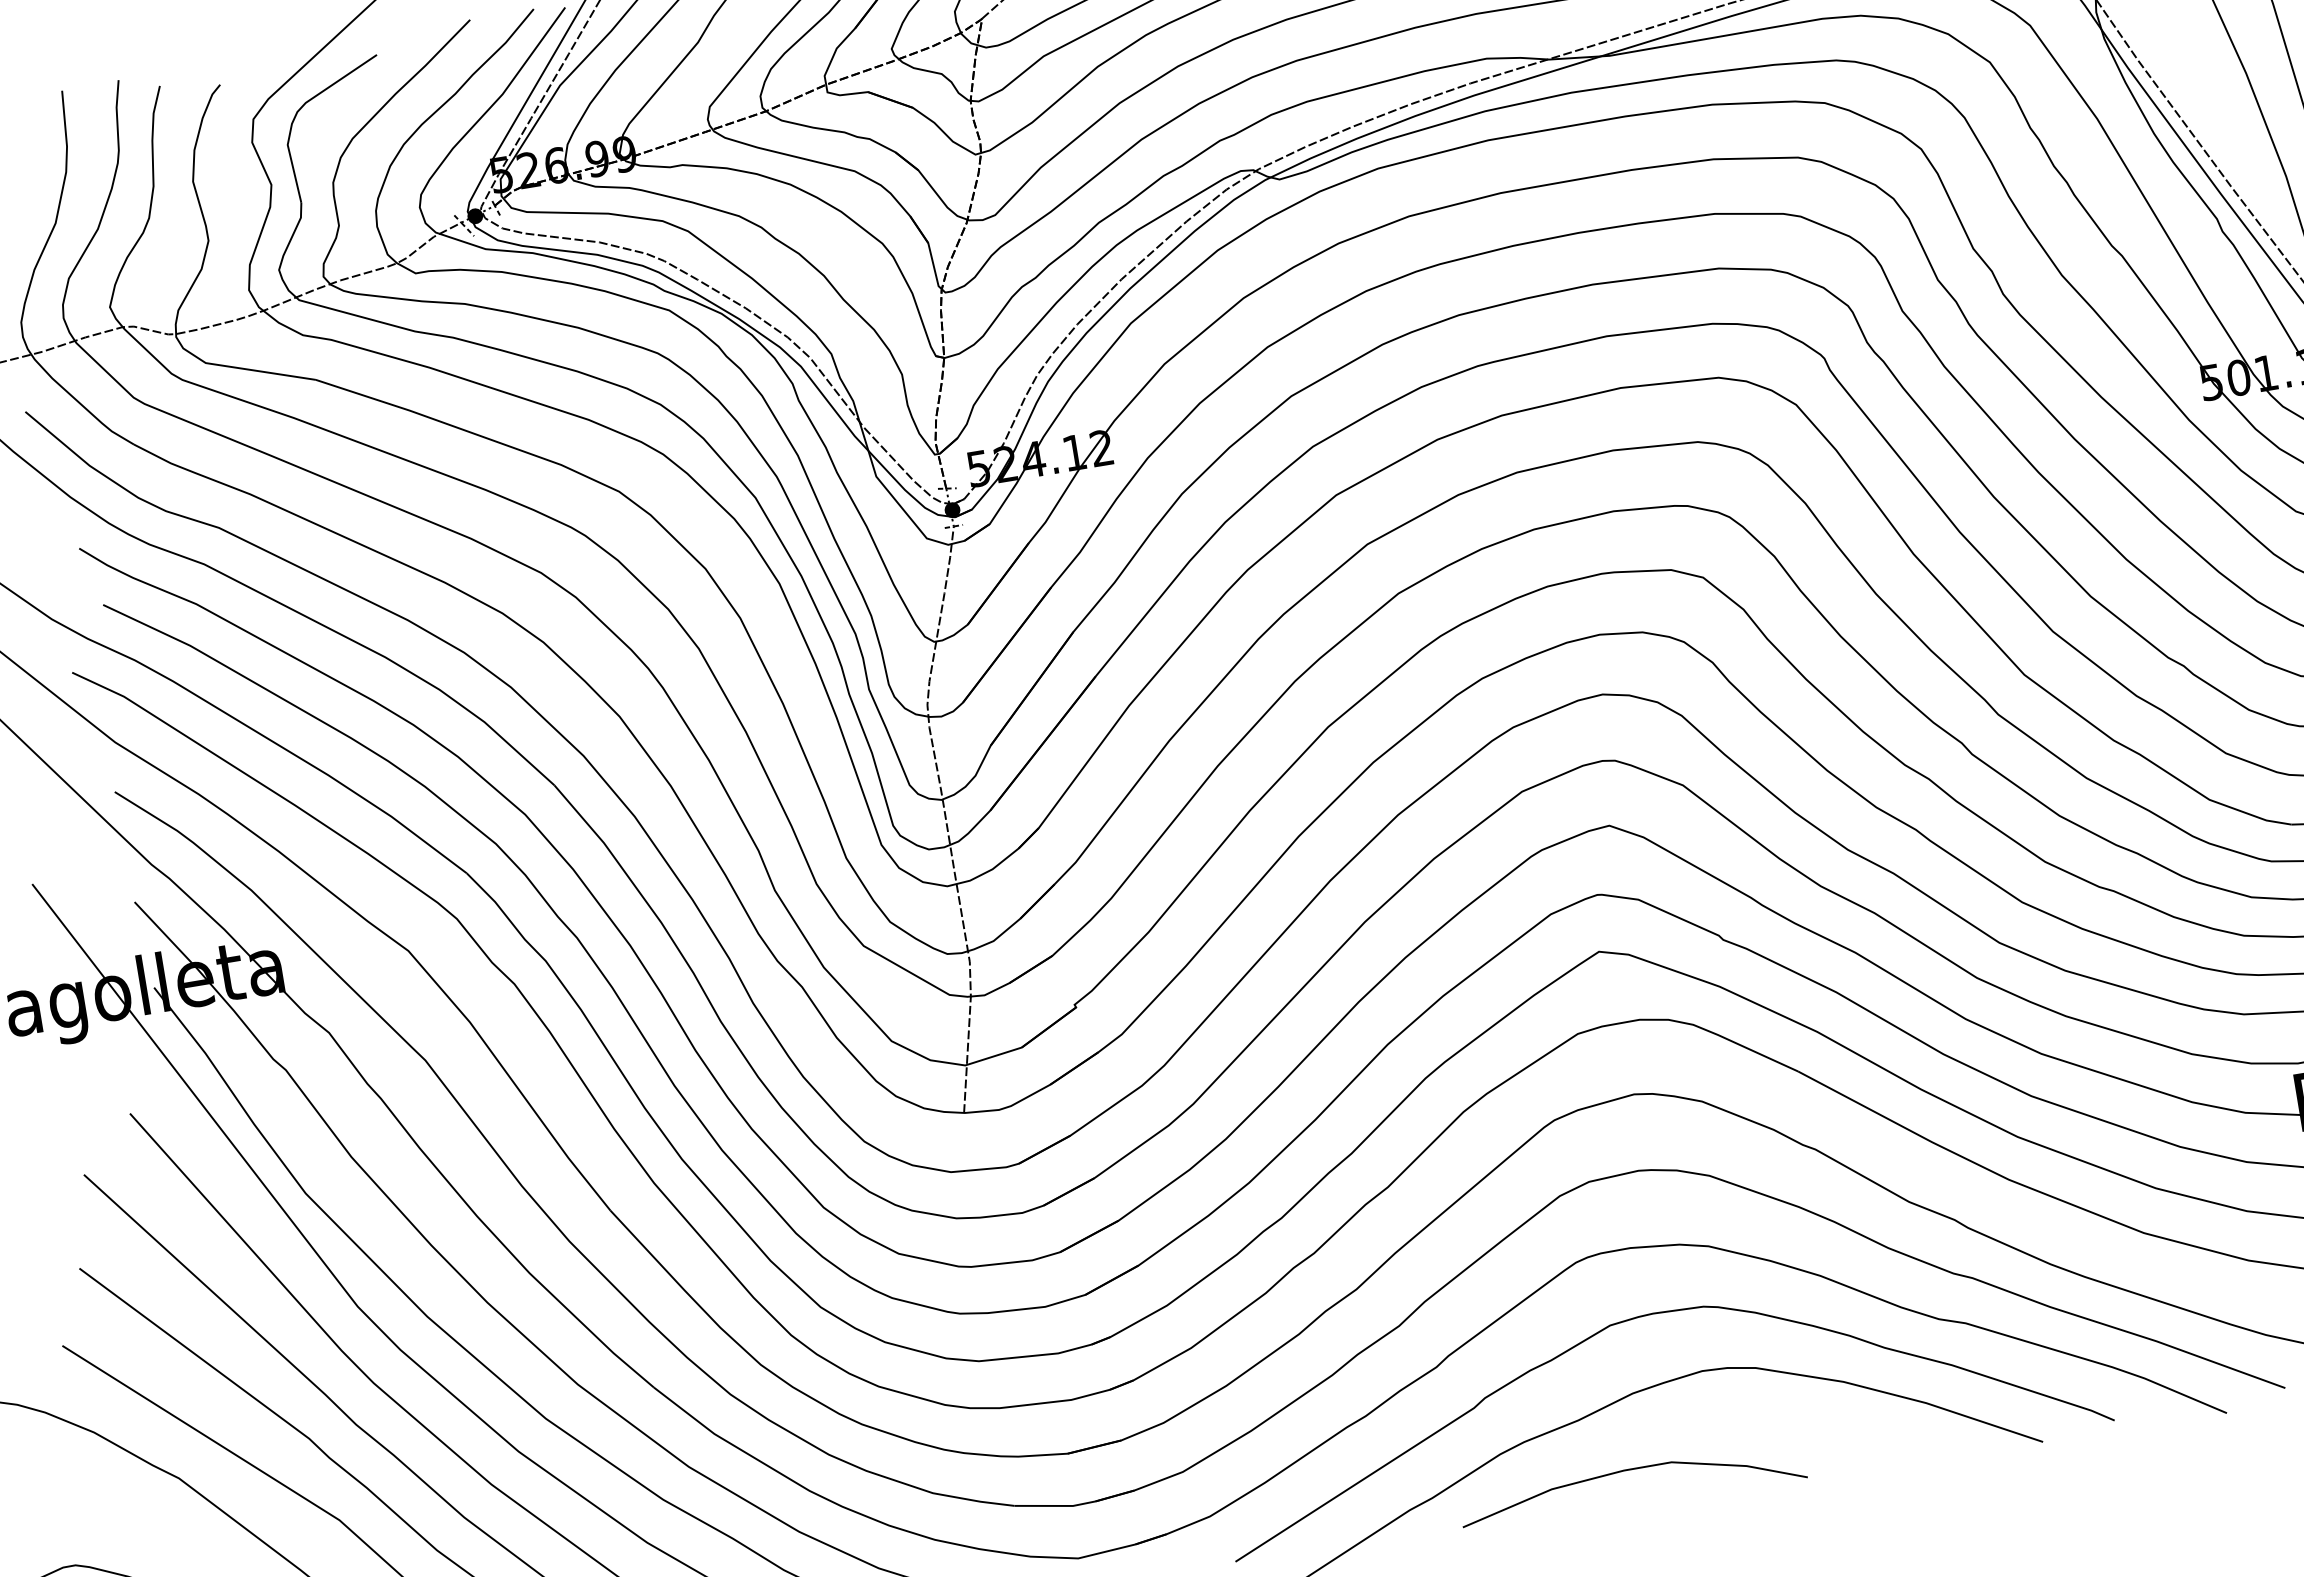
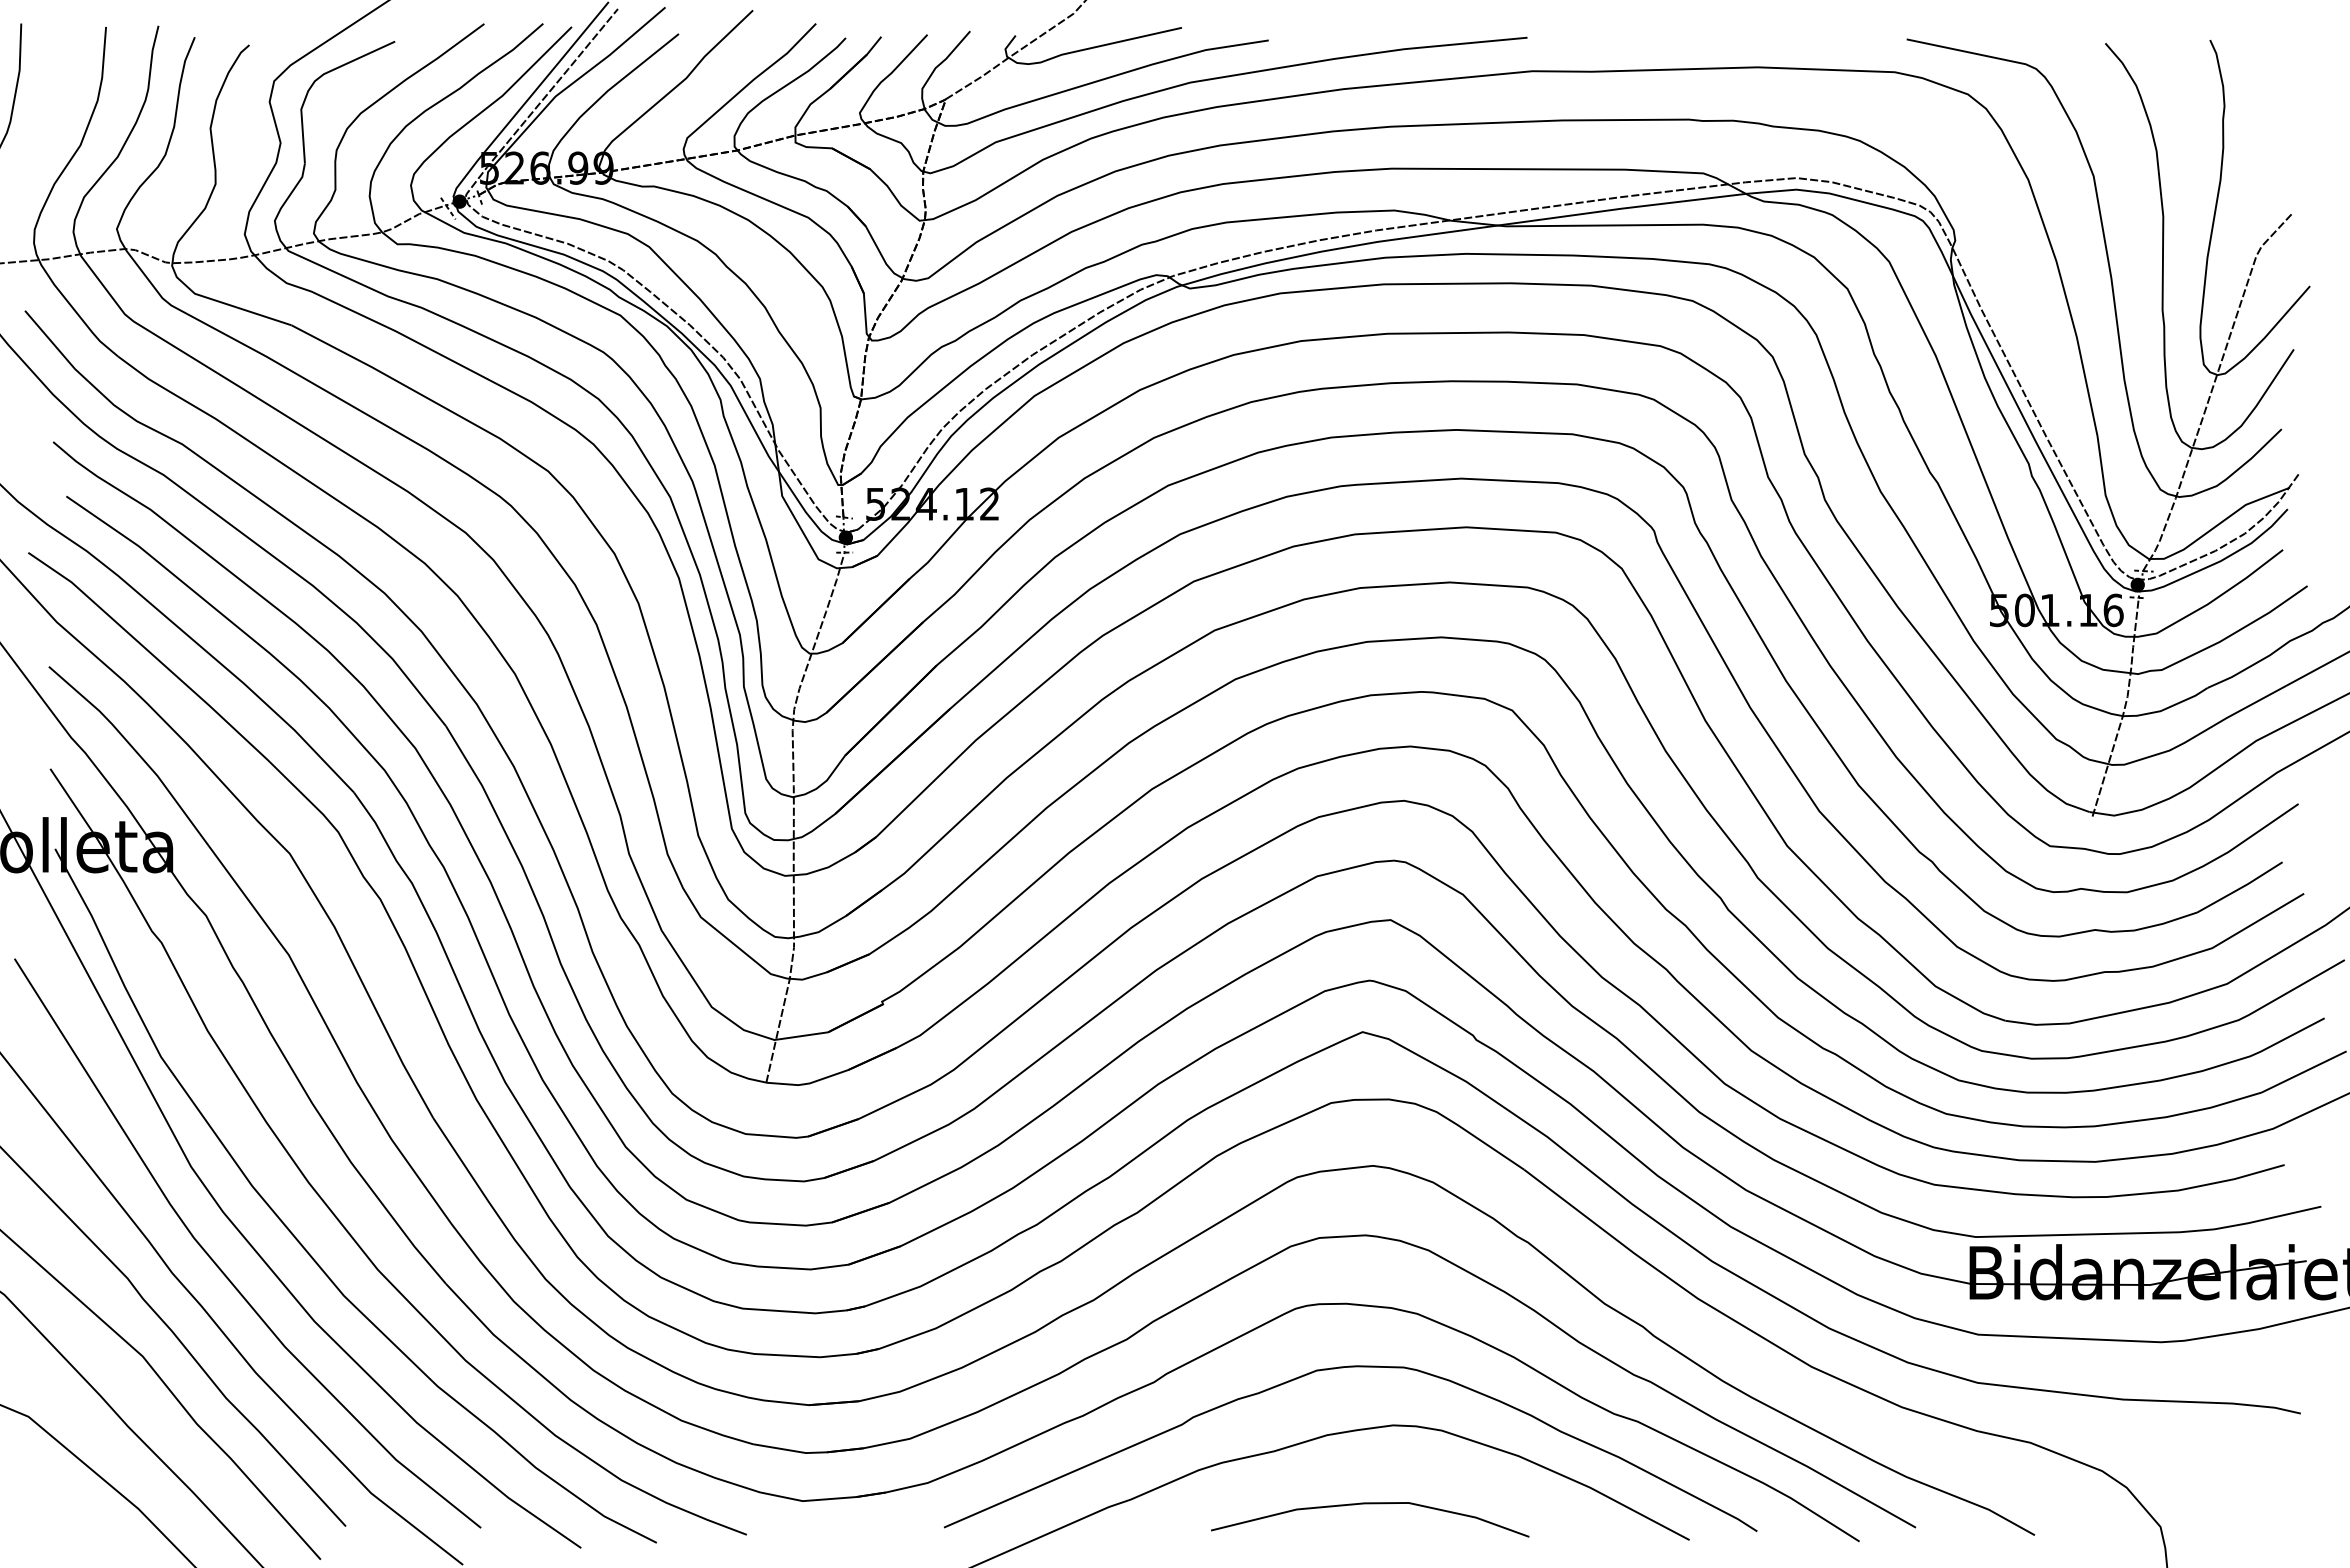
curve: (1630, 1470) -> (1370, 1504), moved

